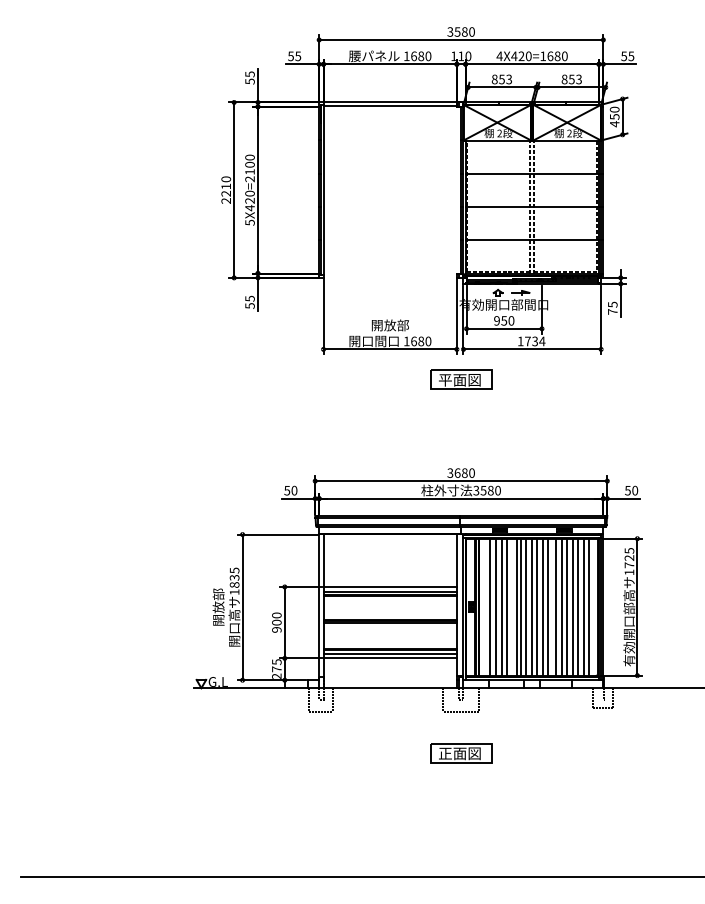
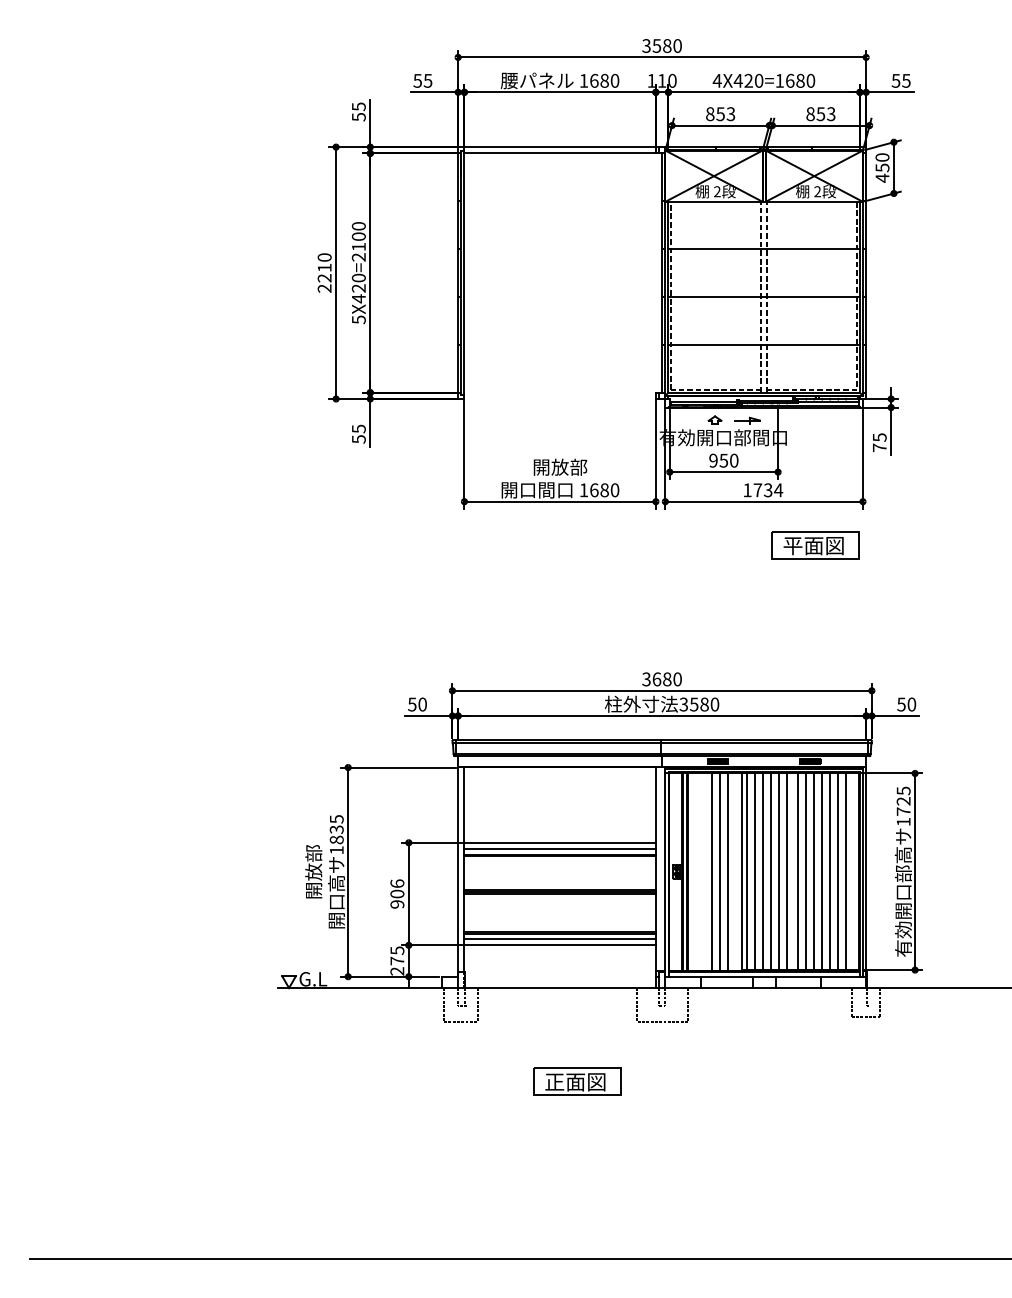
part: (461, 379) -> (816, 544), moved
line: (490, 607) -> (704, 872), removed
text: (276, 615) -> (396, 883), 900 -> 906
part: (461, 753) -> (577, 1081), moved

